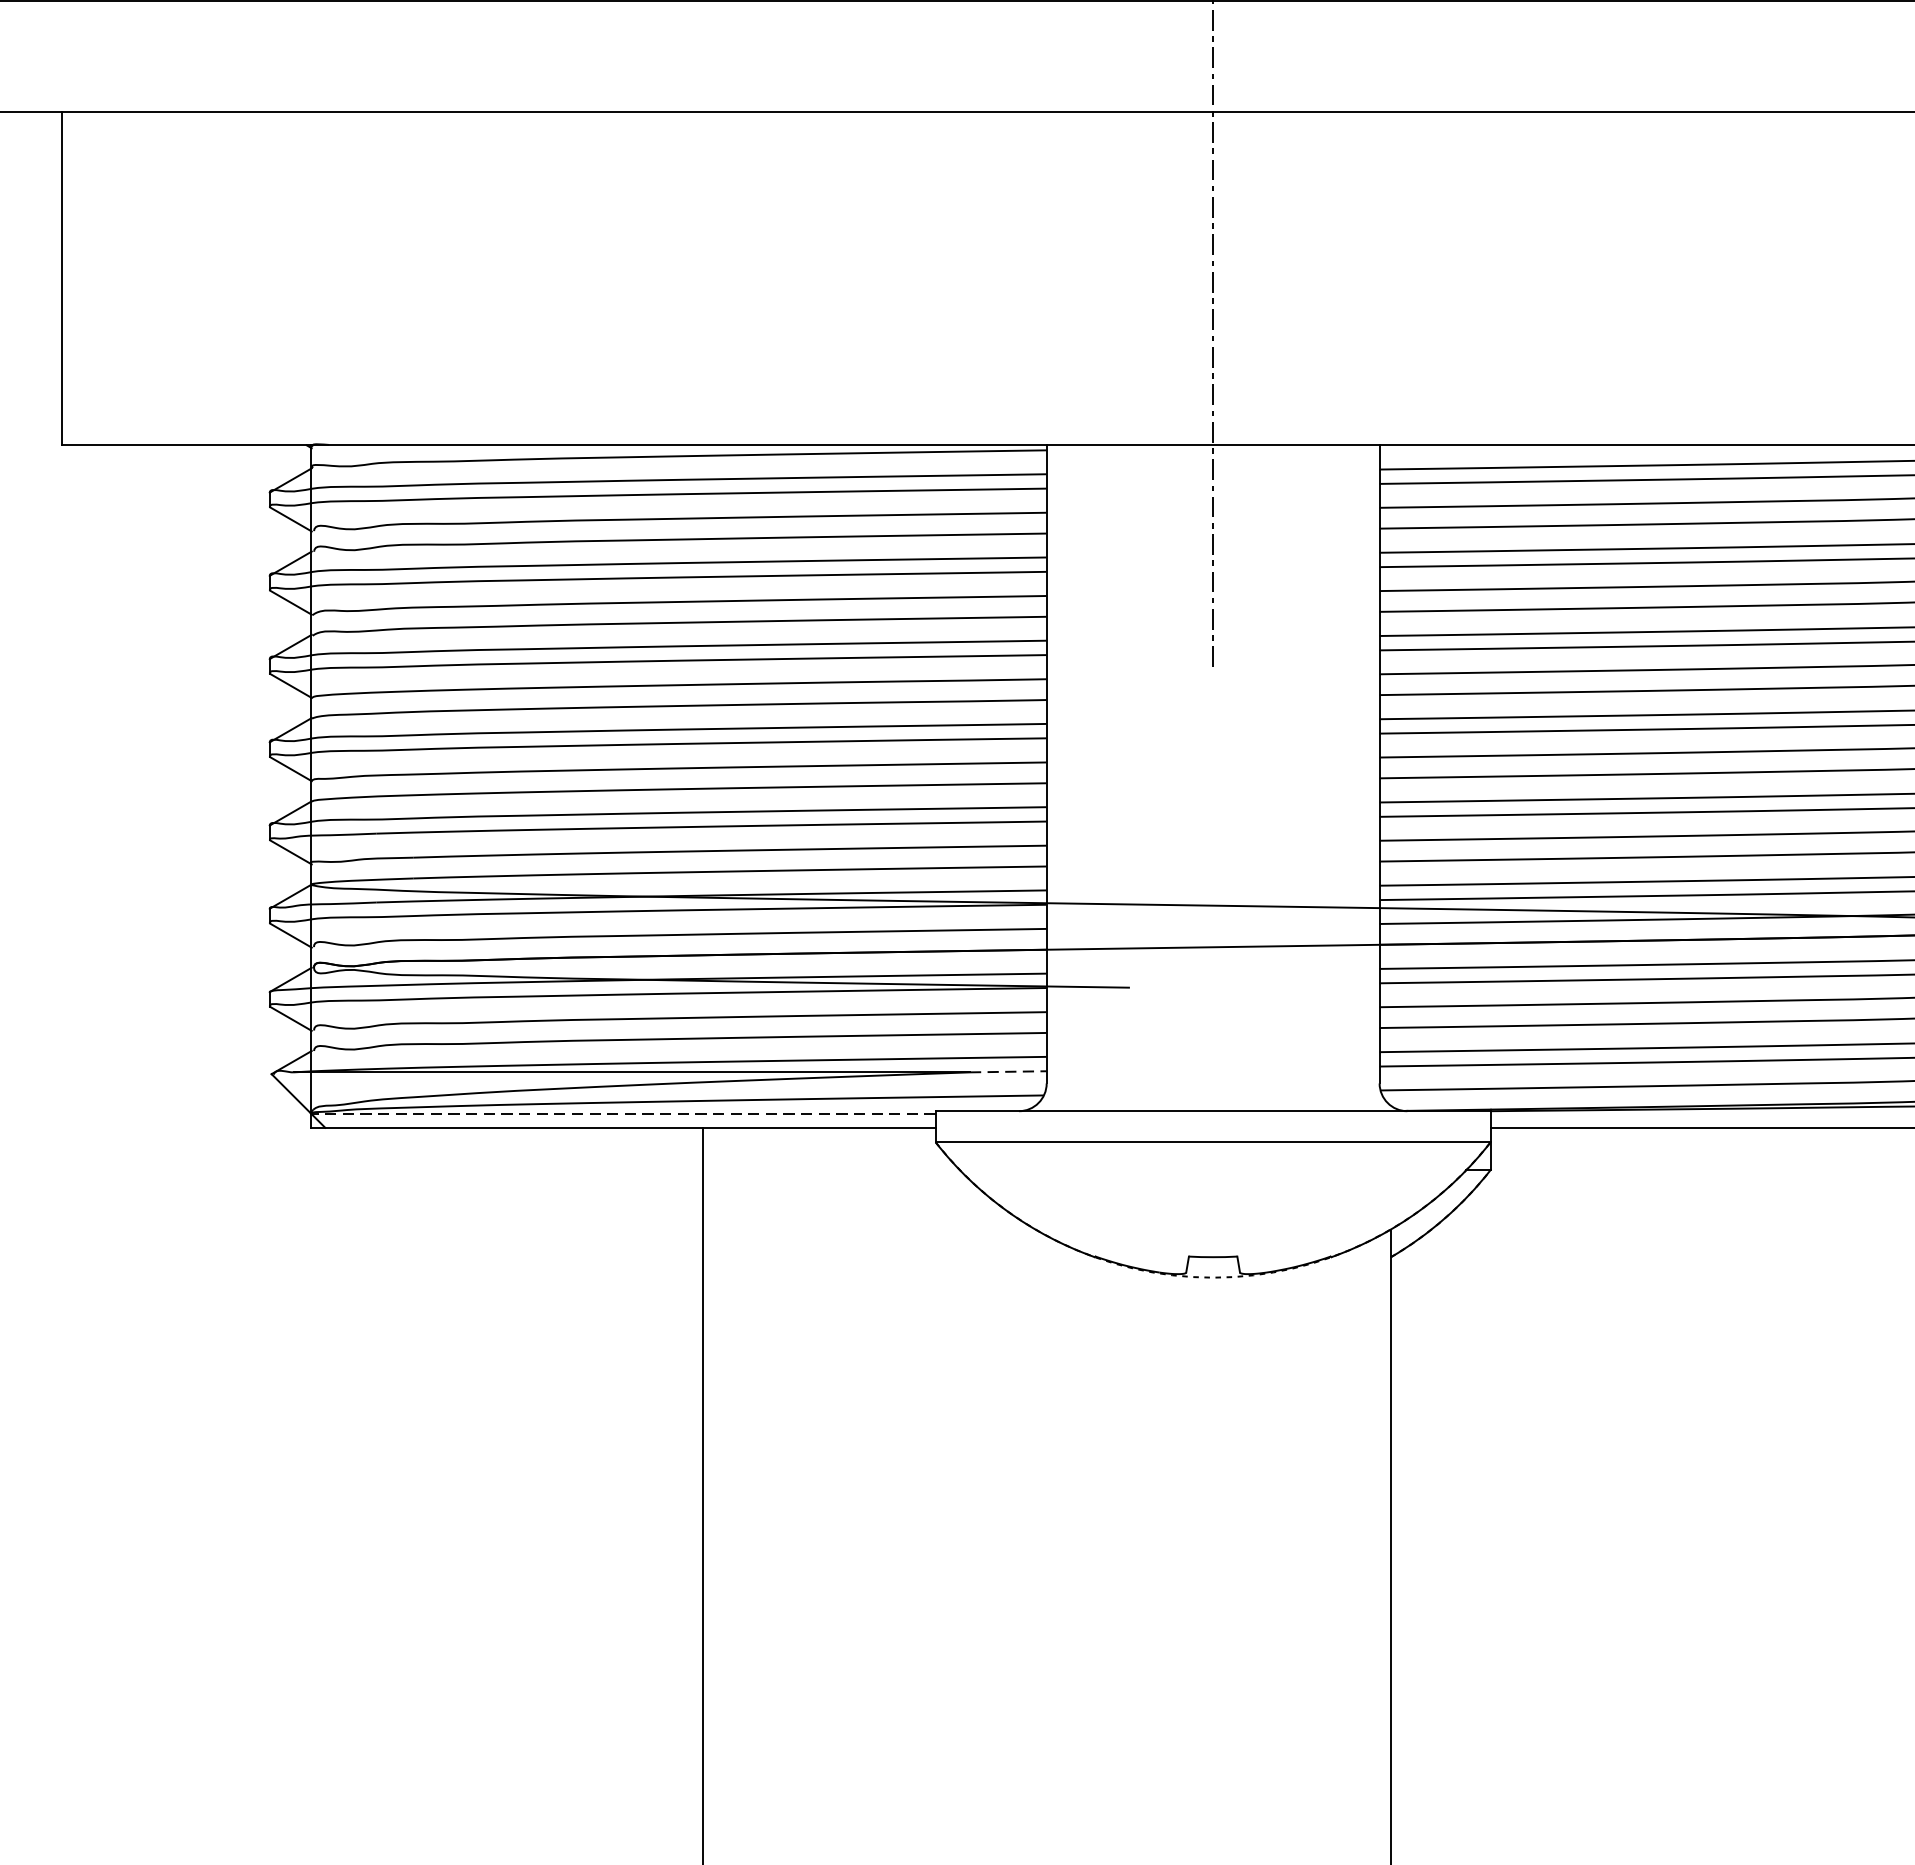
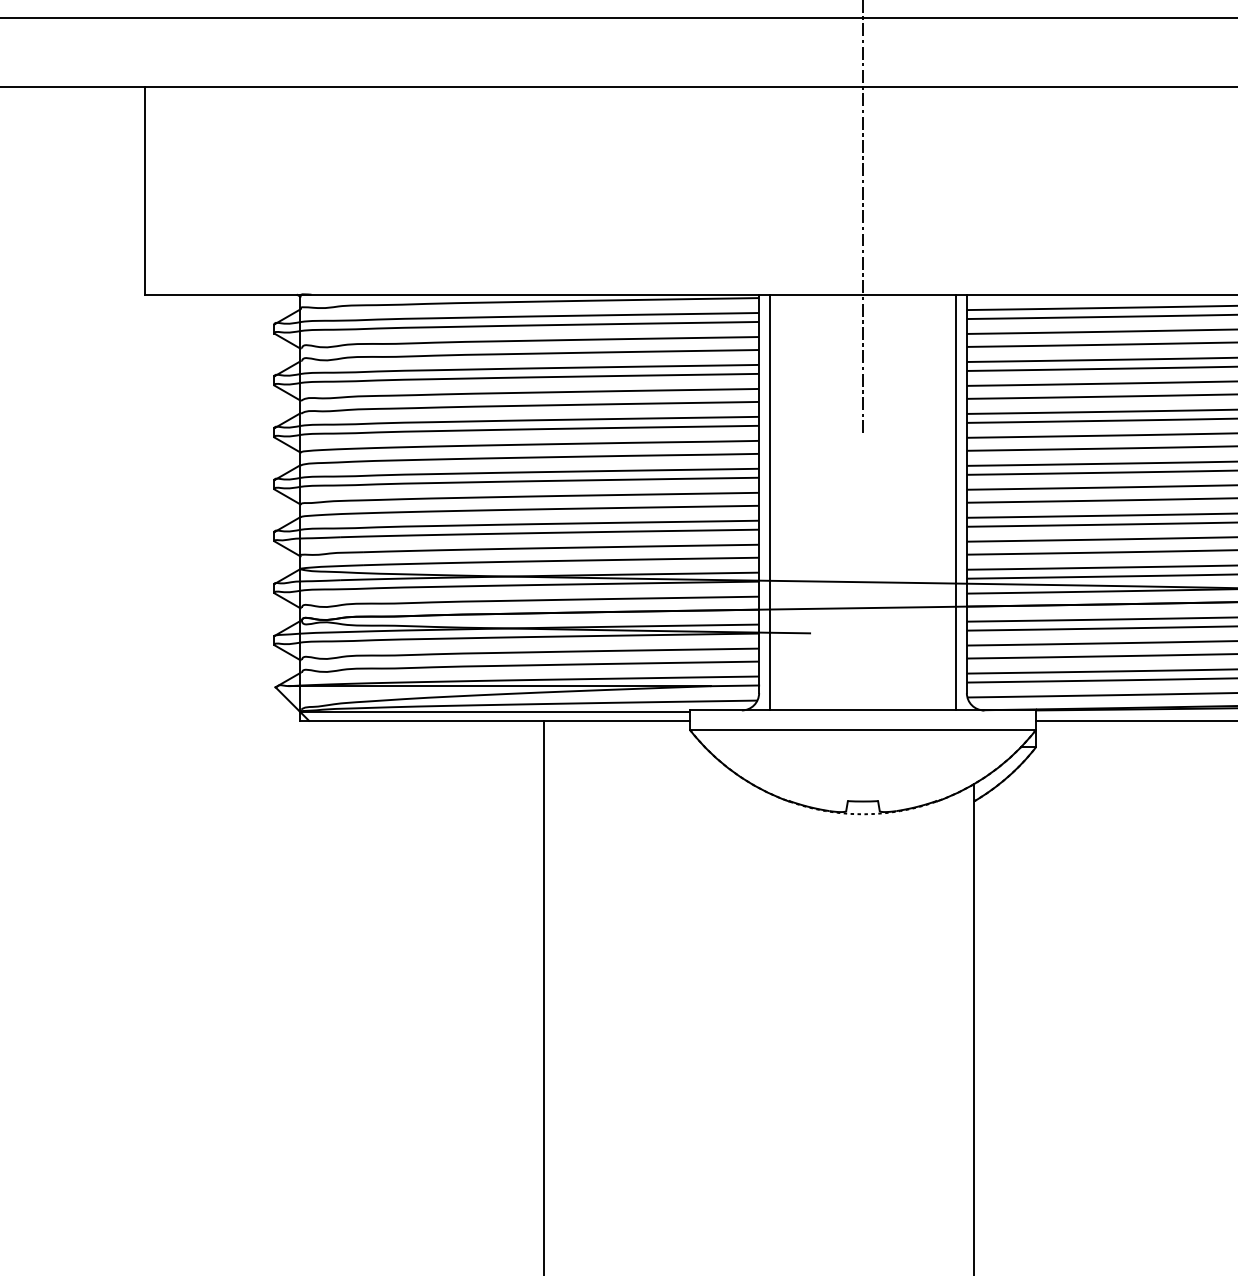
line: (1063, 777) -> (769, 502), added
line: (1362, 777) -> (956, 502), added
line: (1008, 1071) -> (735, 685), dashed -> solid
line: (624, 1114) -> (495, 712), dashed -> solid

